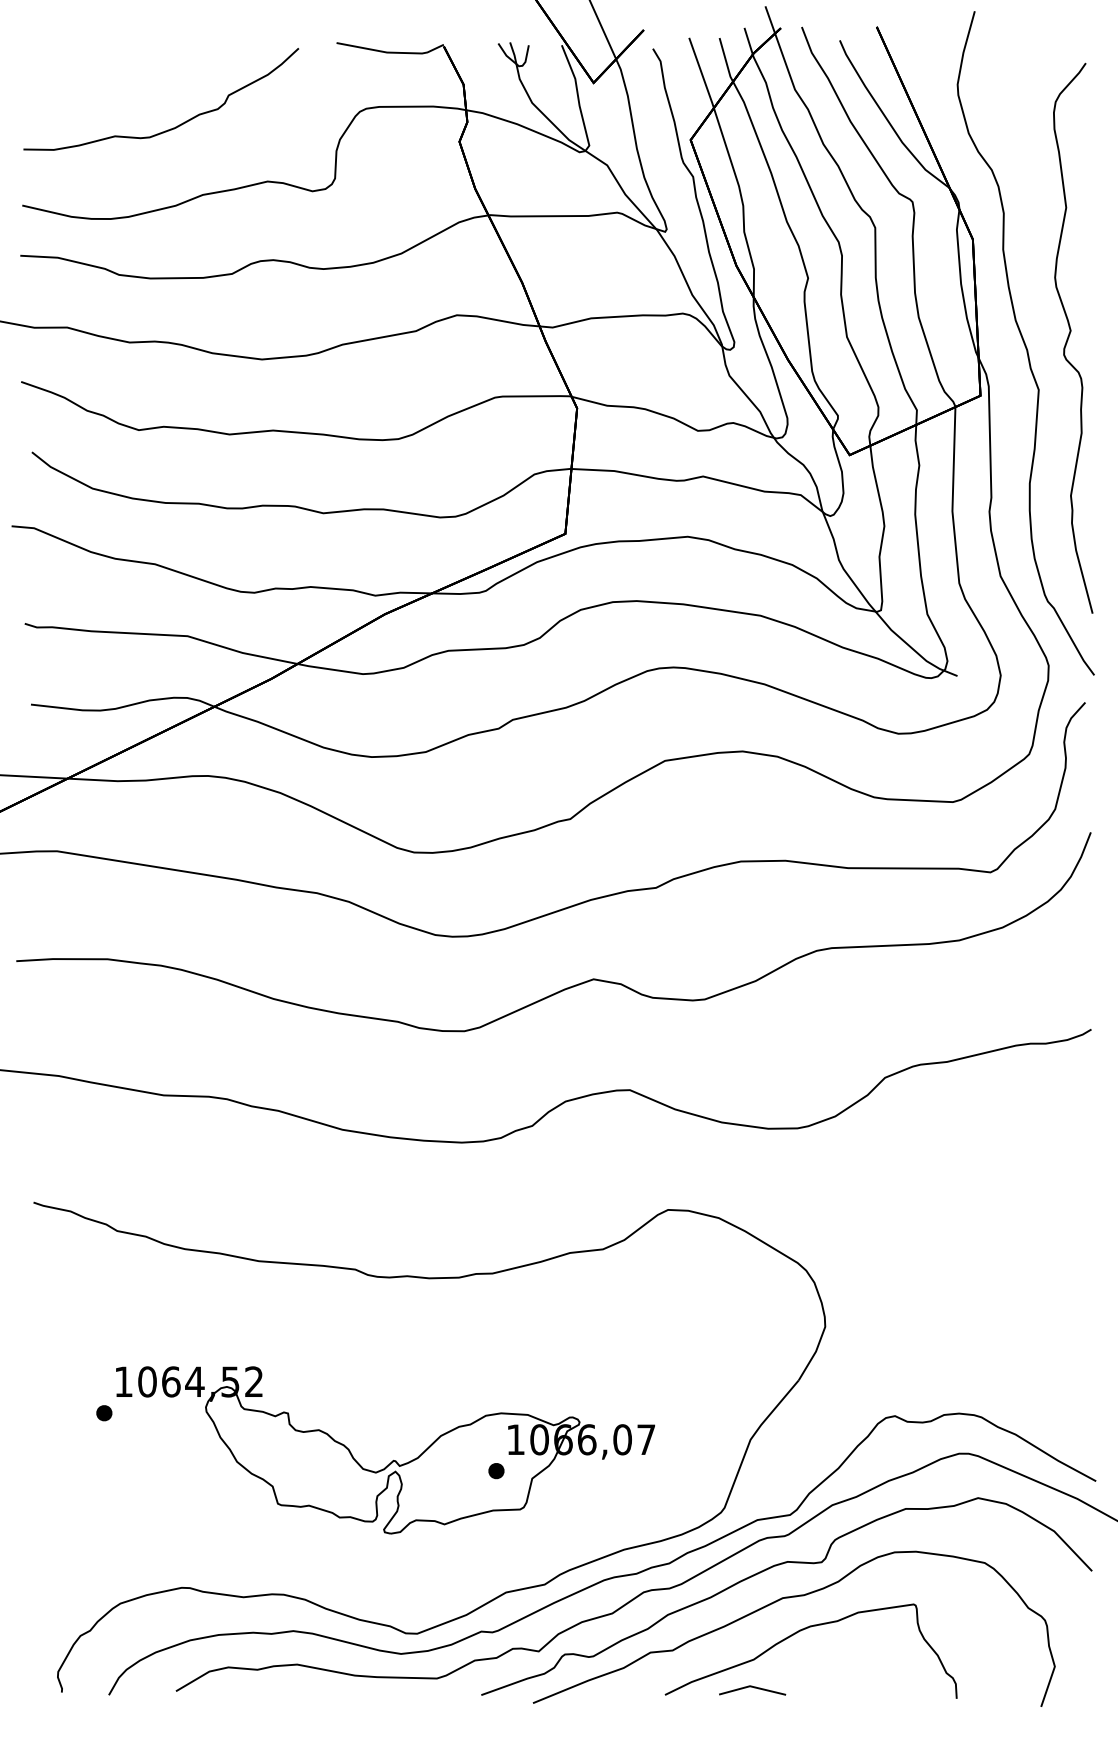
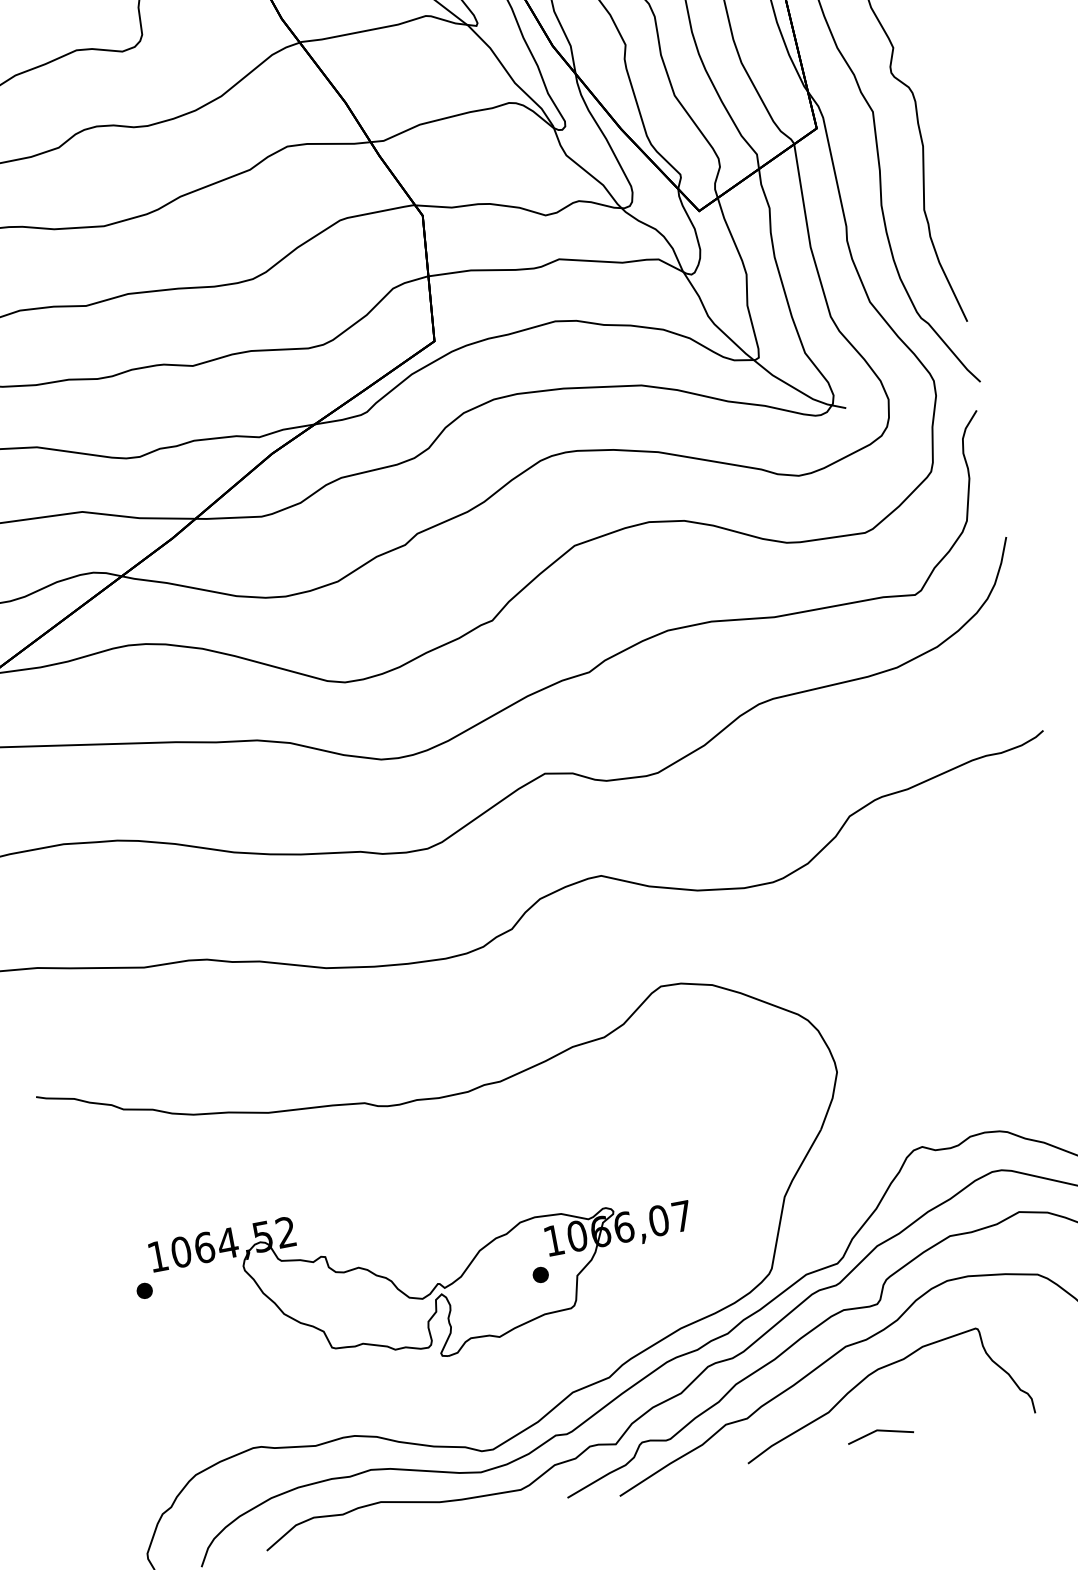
line: (754, 1688) -> (881, 1431), moved

